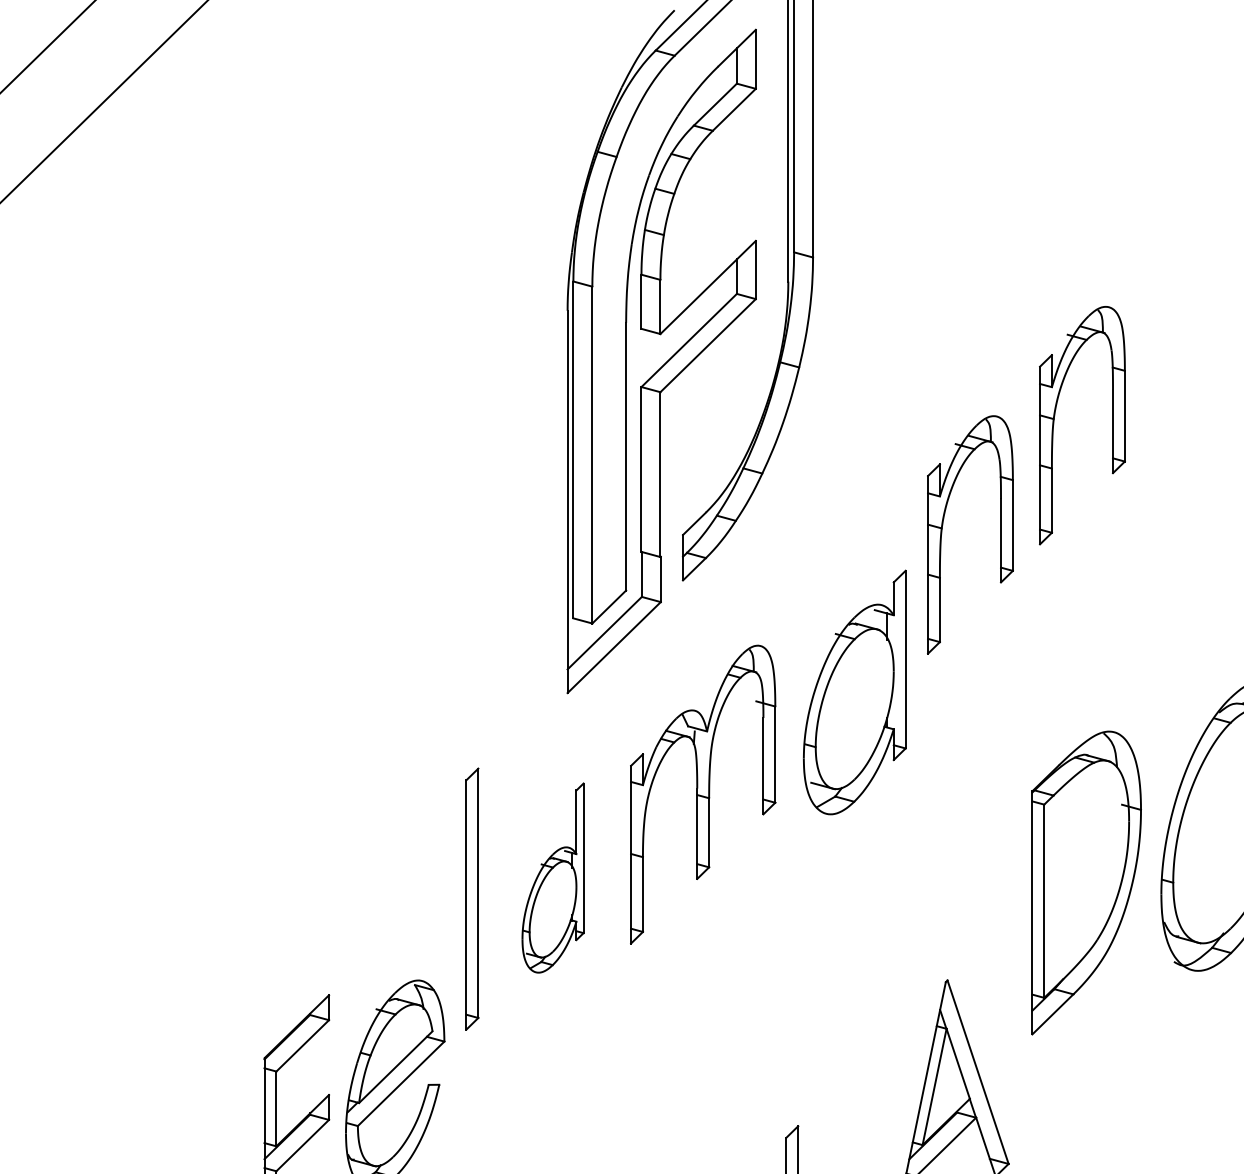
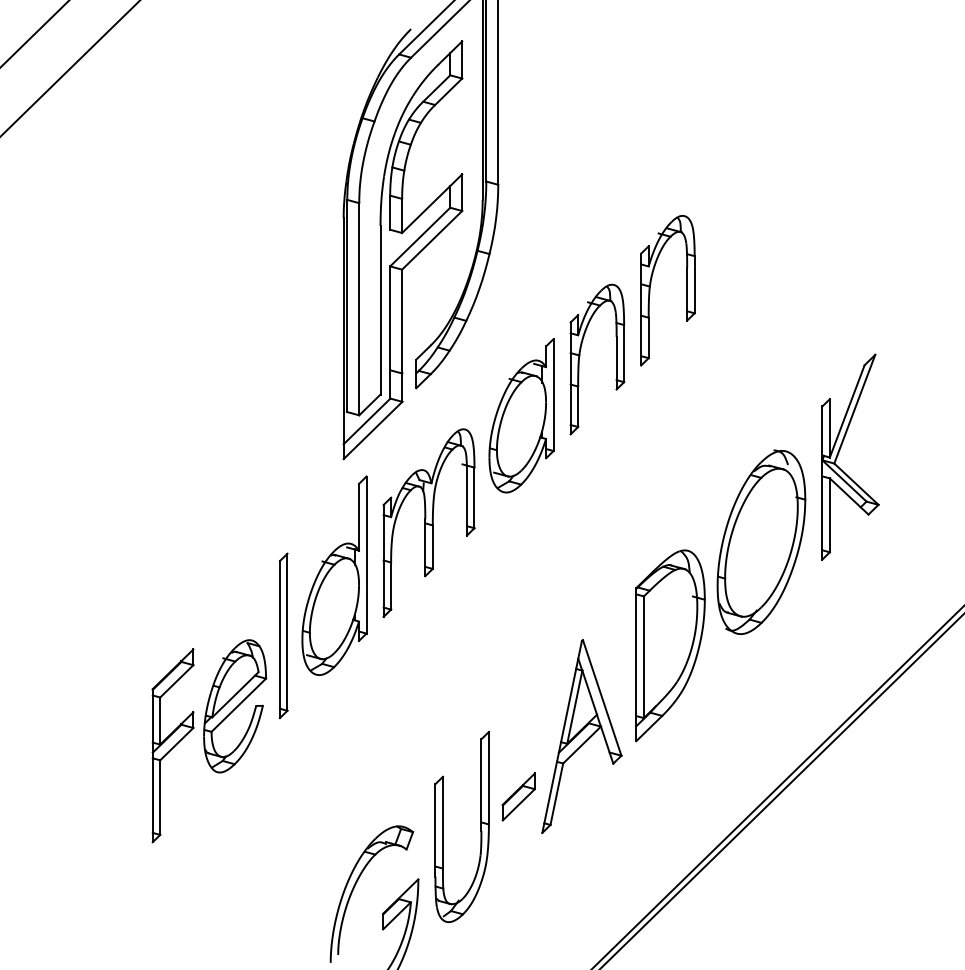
part: (854, 692) -> (521, 415), moved
part: (553, 877) -> (334, 575), size x1.67
part: (1086, 882) -> (670, 645), moved
part: (472, 898) -> (283, 635), moved

